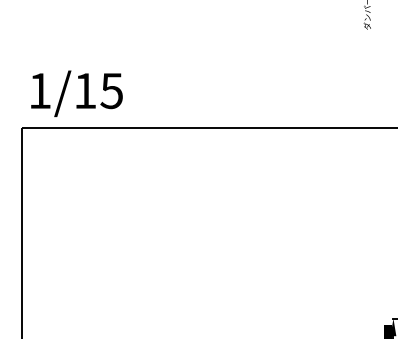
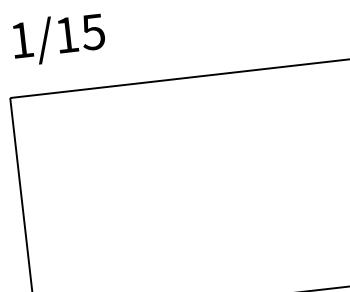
text: (76, 93) -> (58, 38), moved

